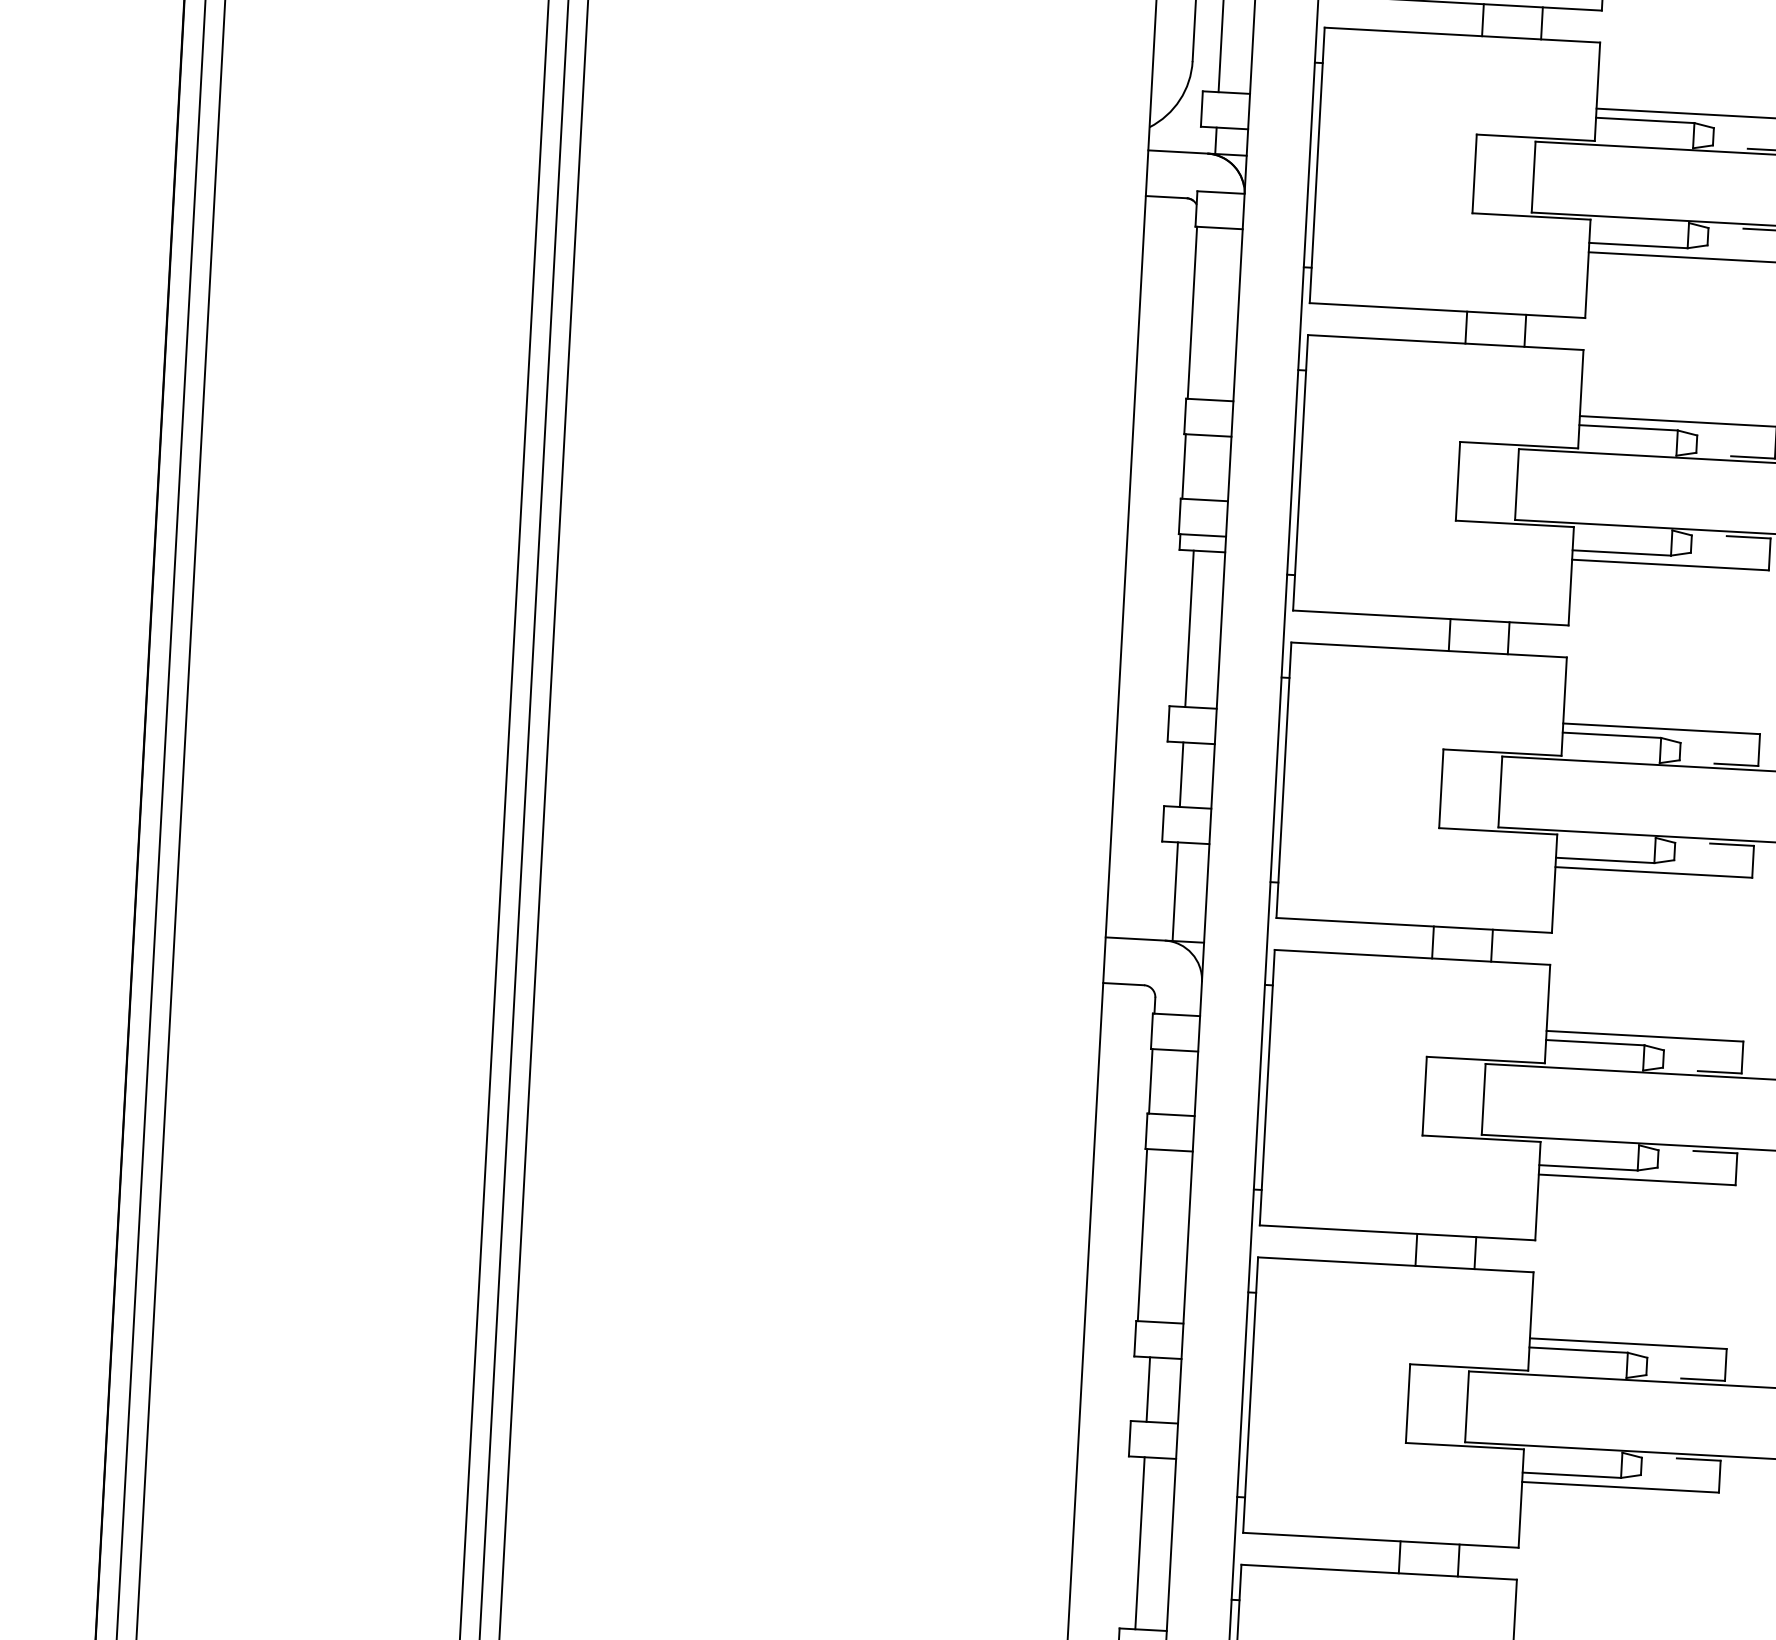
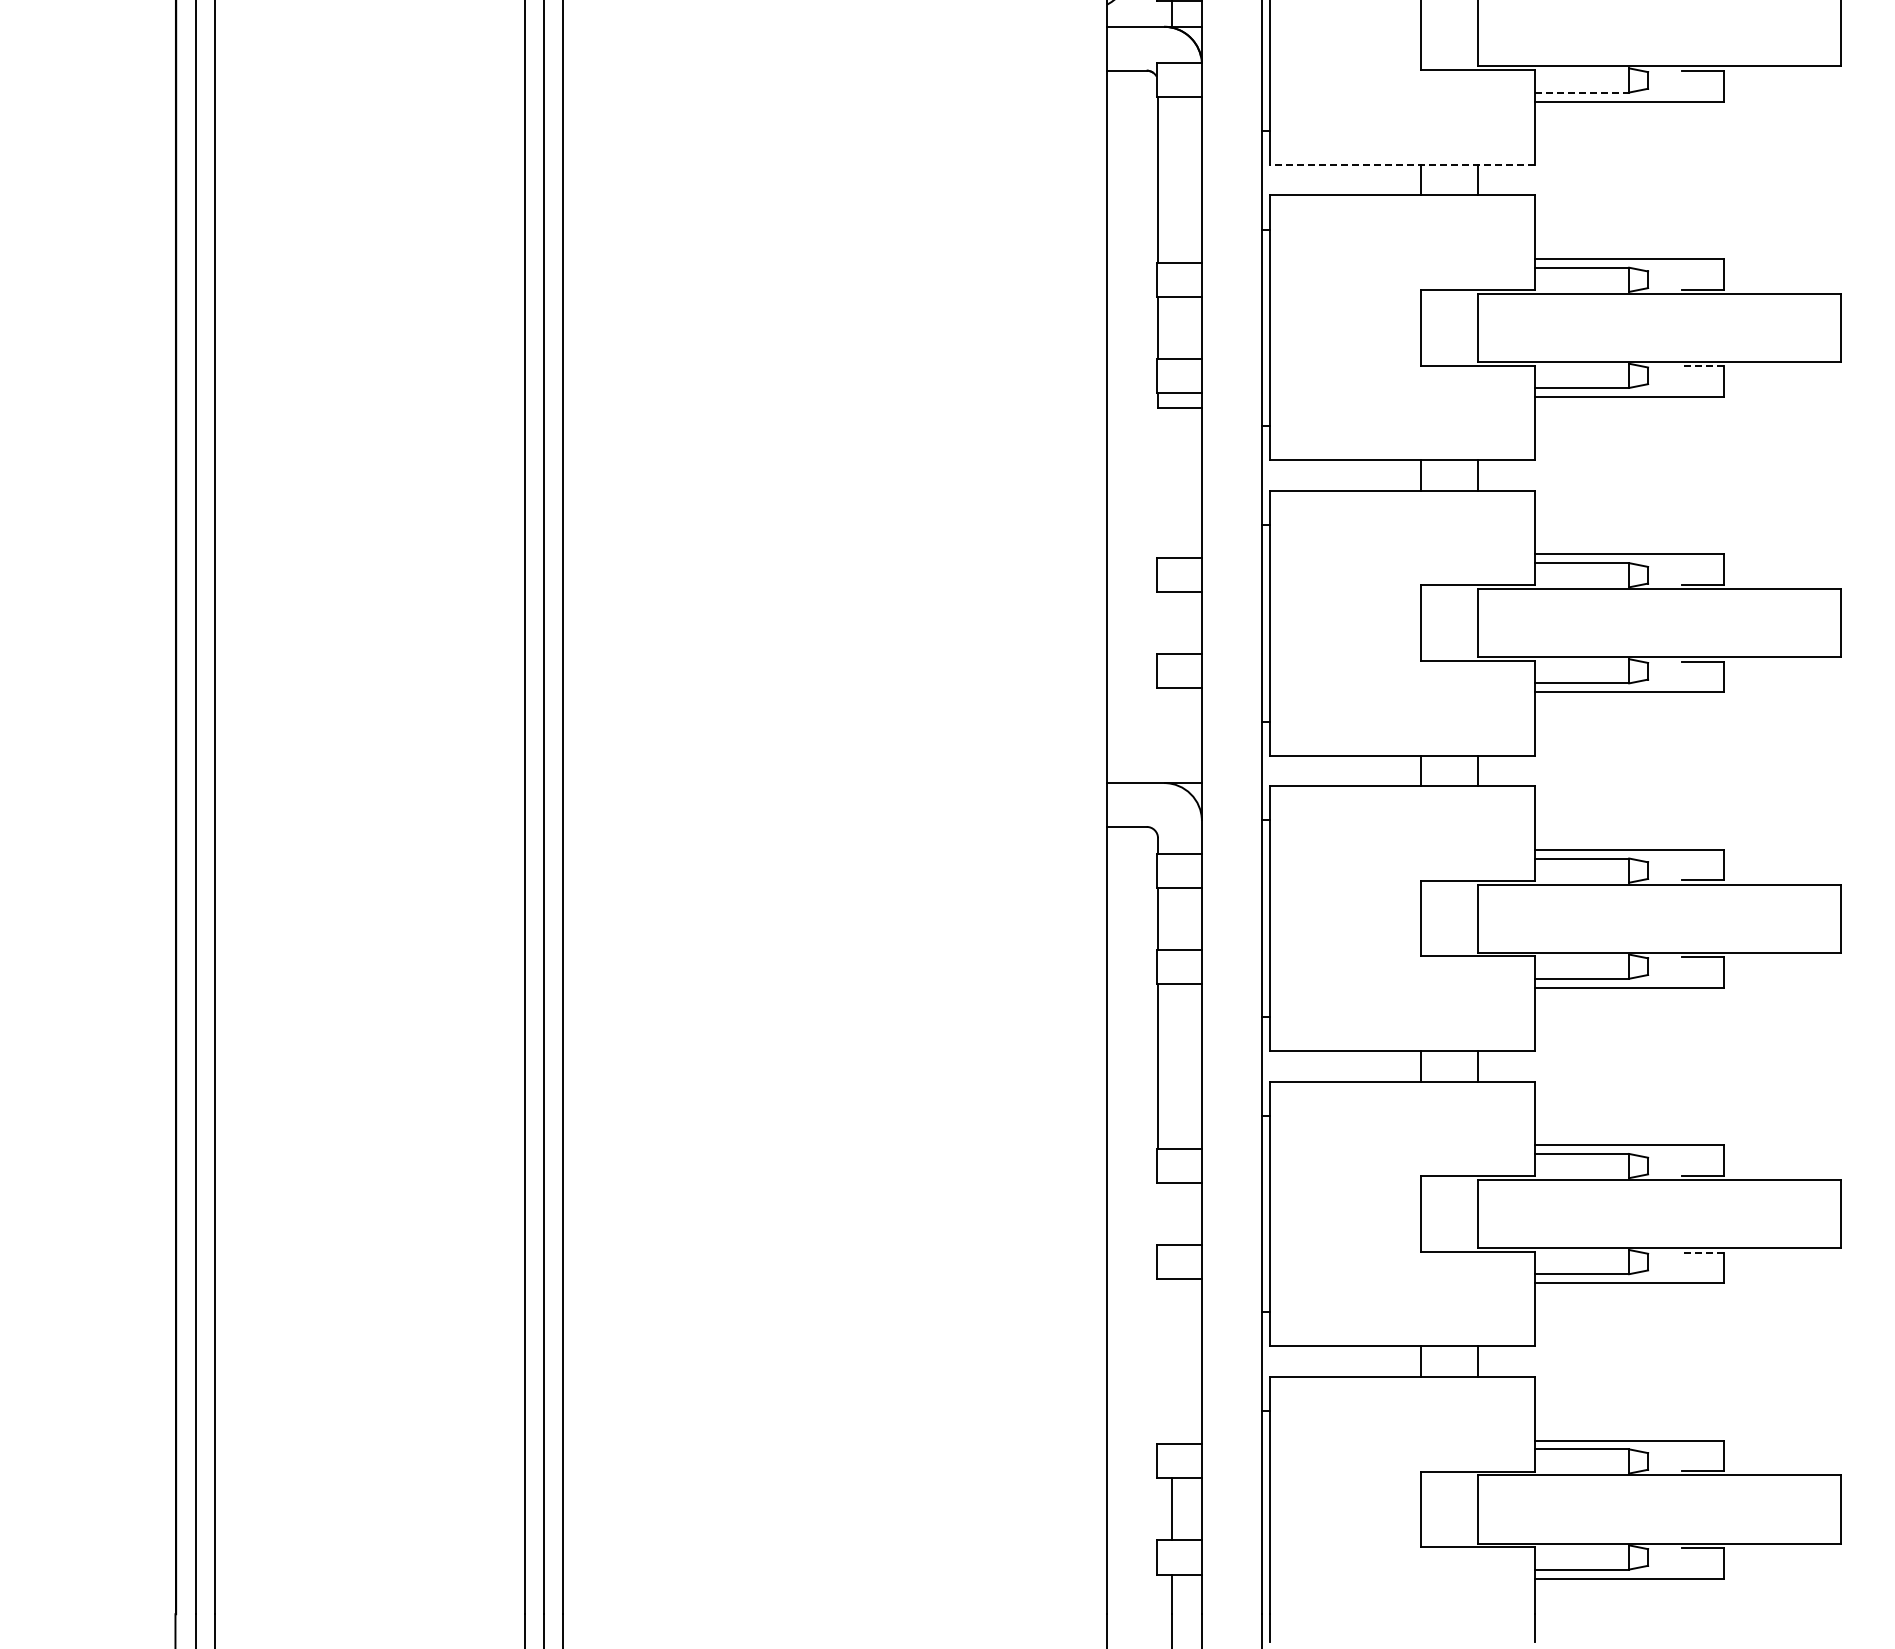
line: (1639, 245) -> (1582, 92), solid -> dashed
line: (1446, 310) -> (1401, 164), solid -> dashed
line: (1748, 537) -> (1702, 366), solid -> dashed
line: (1189, 628) -> (1171, 482), removed
line: (1181, 774) -> (1171, 623), removed
line: (1175, 891) -> (1171, 735), removed
line: (1148, 1389) -> (1171, 1214), removed
line: (1698, 1459) -> (1702, 1252), solid -> dashed
line: (1139, 1542) -> (1171, 1361), removed

